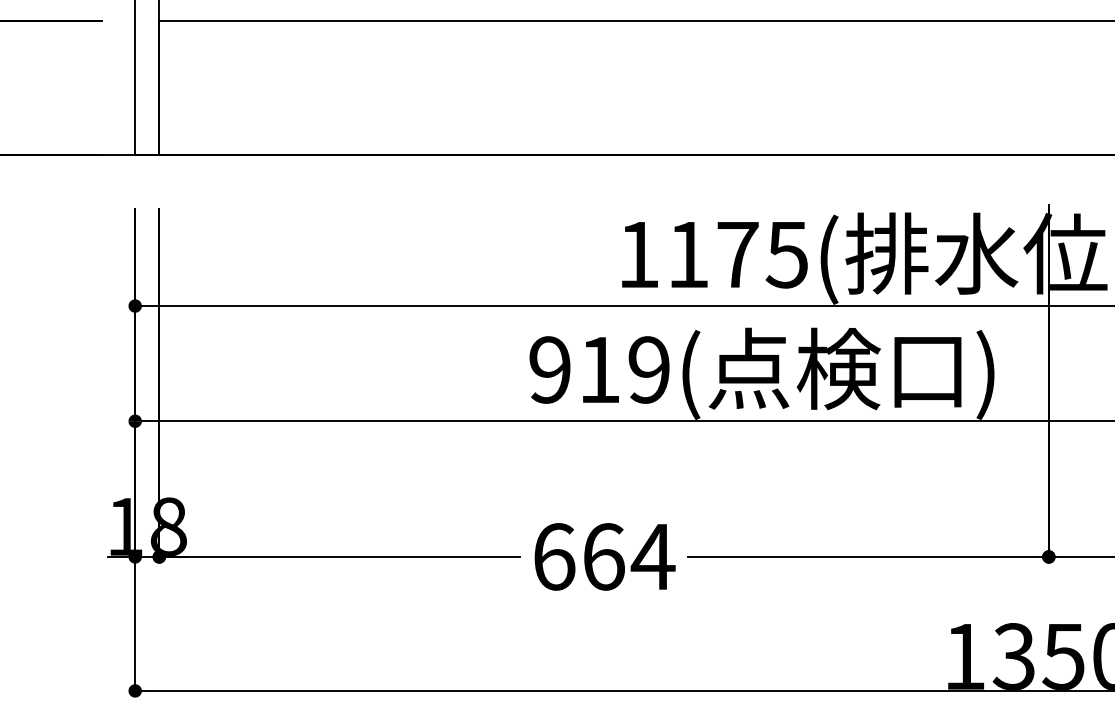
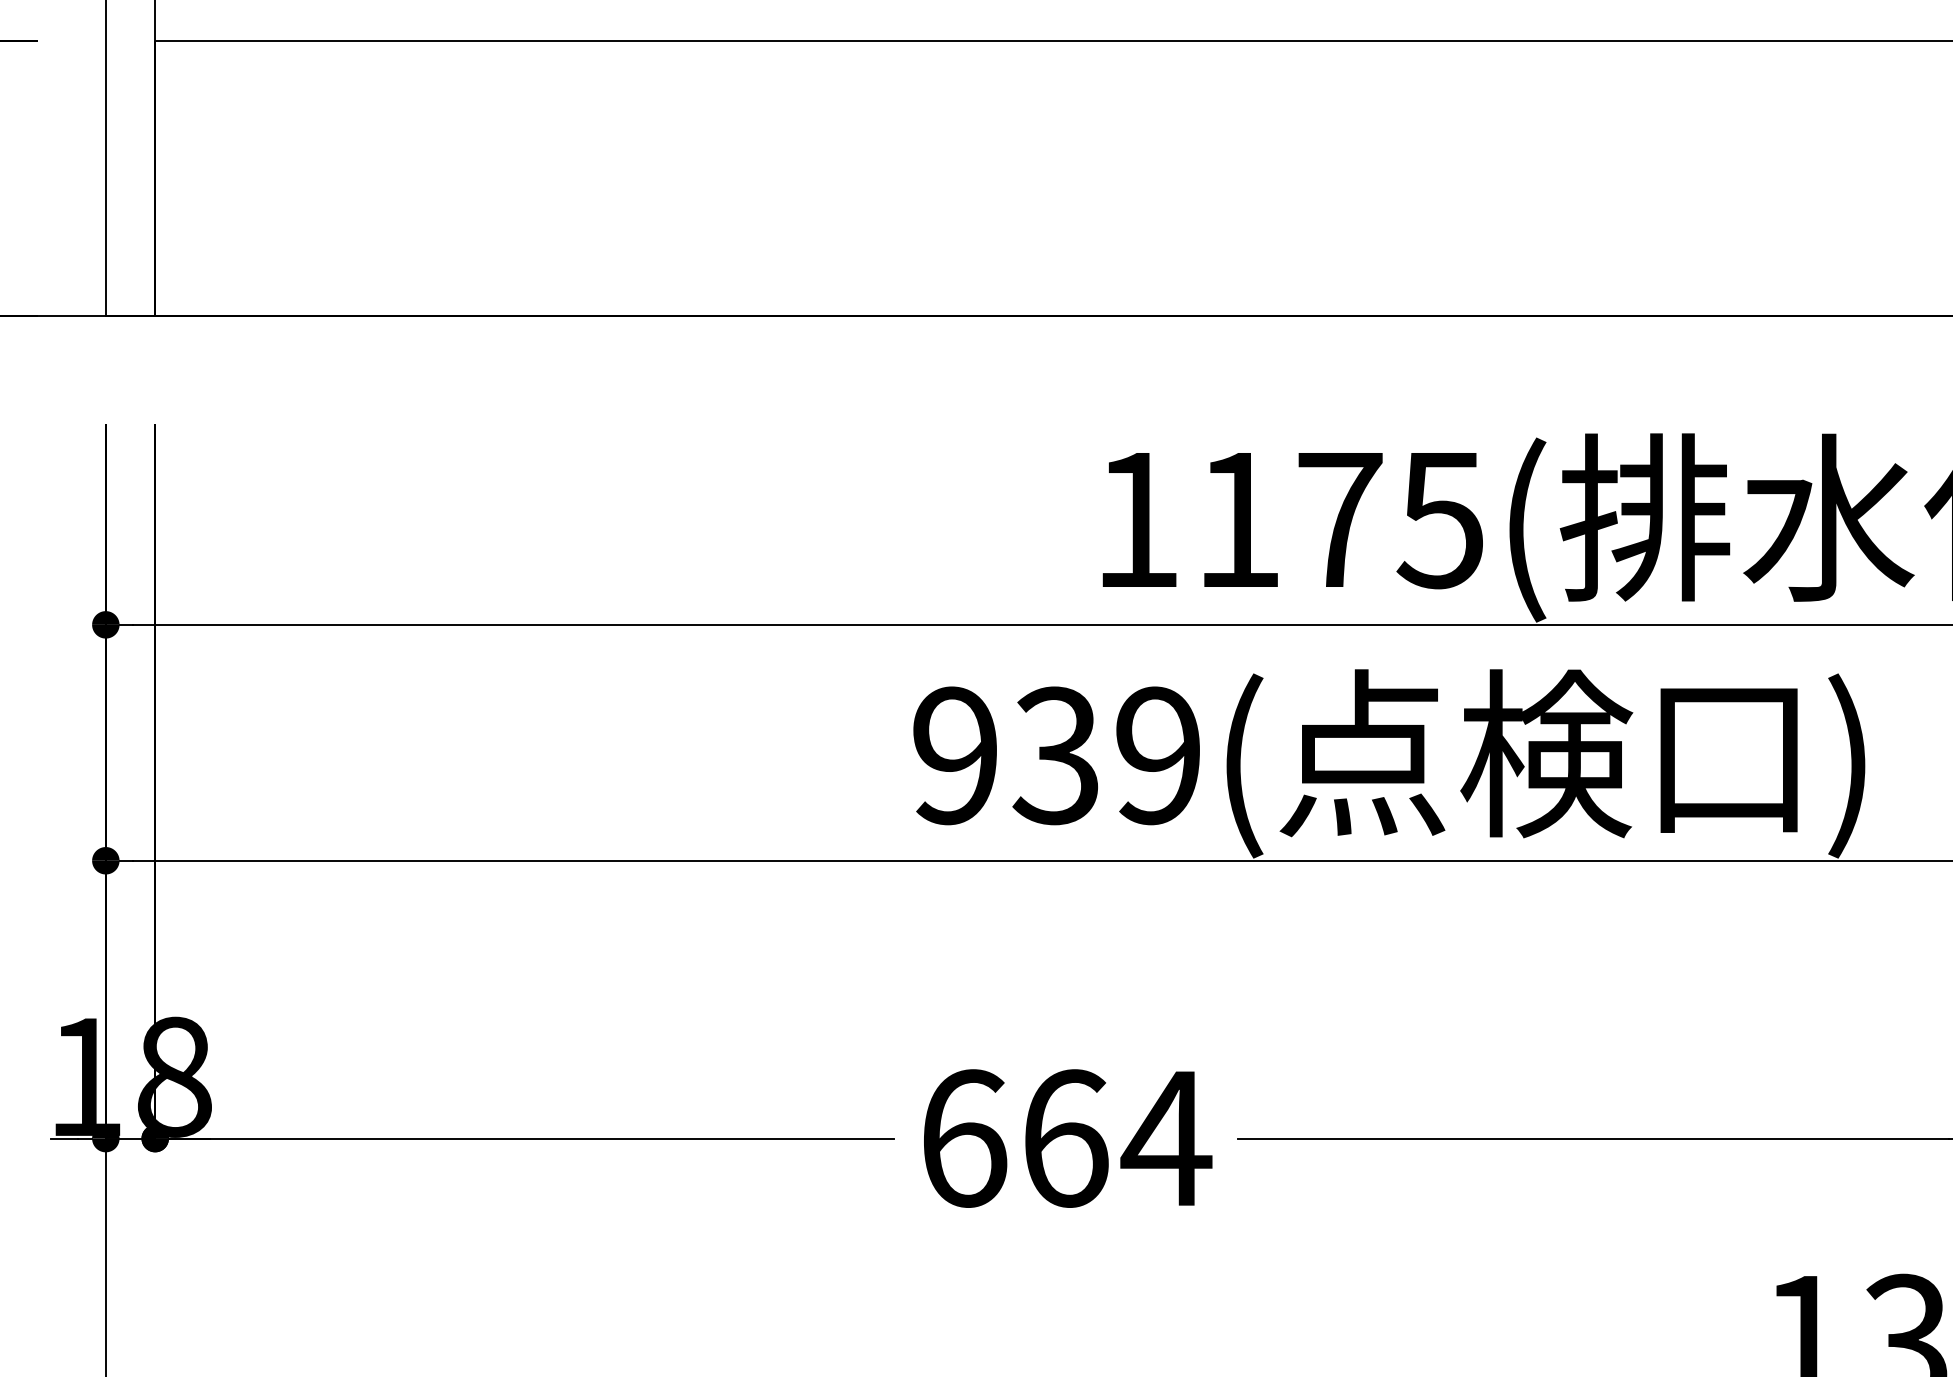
text: (598, 369) -> (1054, 754), 919( -> 939(

